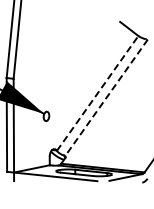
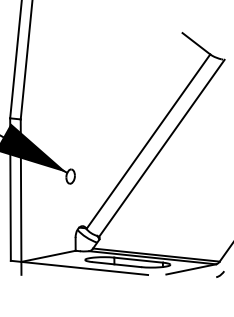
line: (97, 93) -> (148, 141), dashed -> solid
line: (106, 98) -> (161, 149), dashed -> solid

